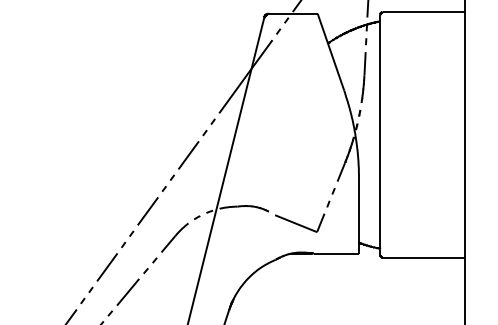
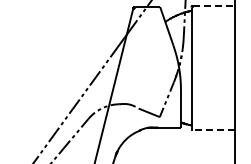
line: (423, 12) -> (213, 6), solid -> dashed
line: (423, 258) -> (213, 130), solid -> dashed

